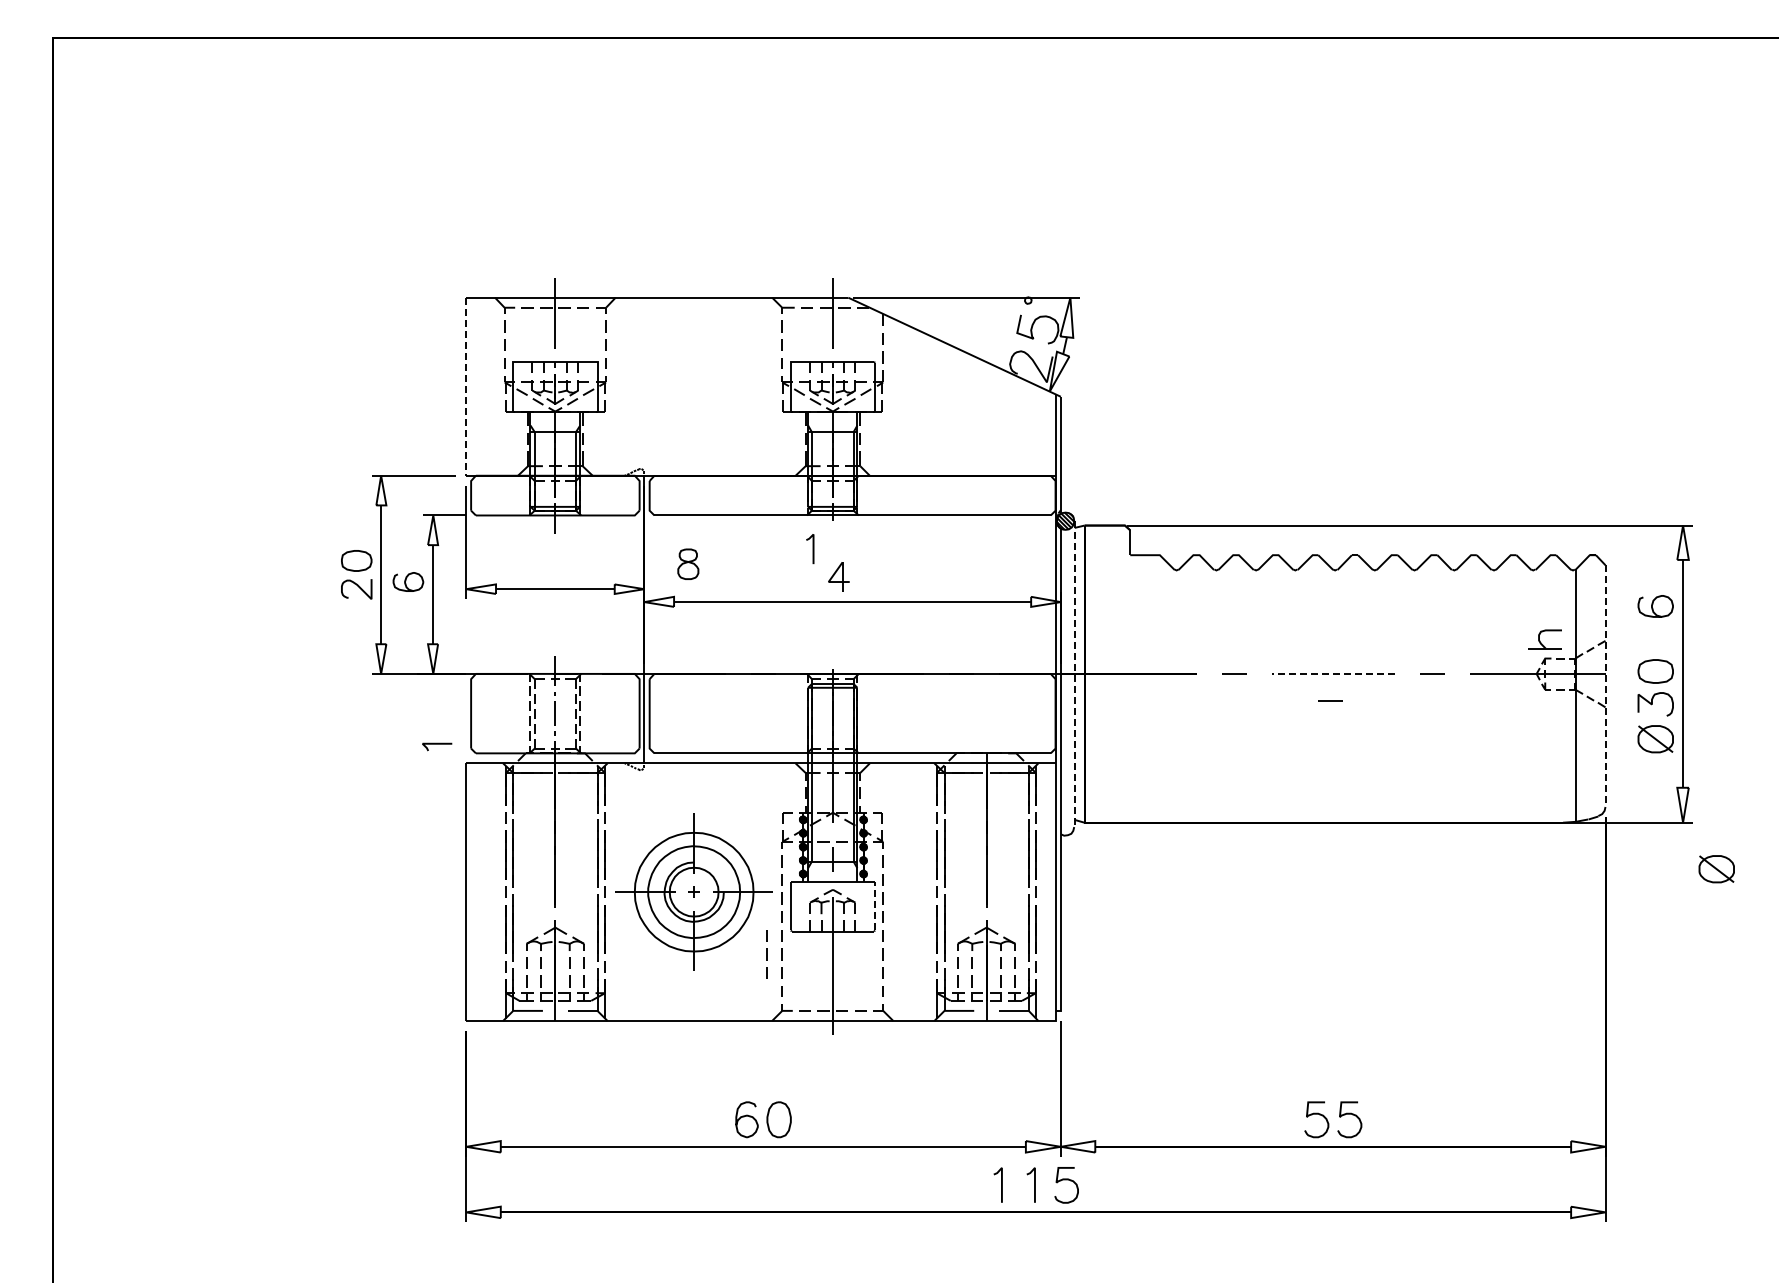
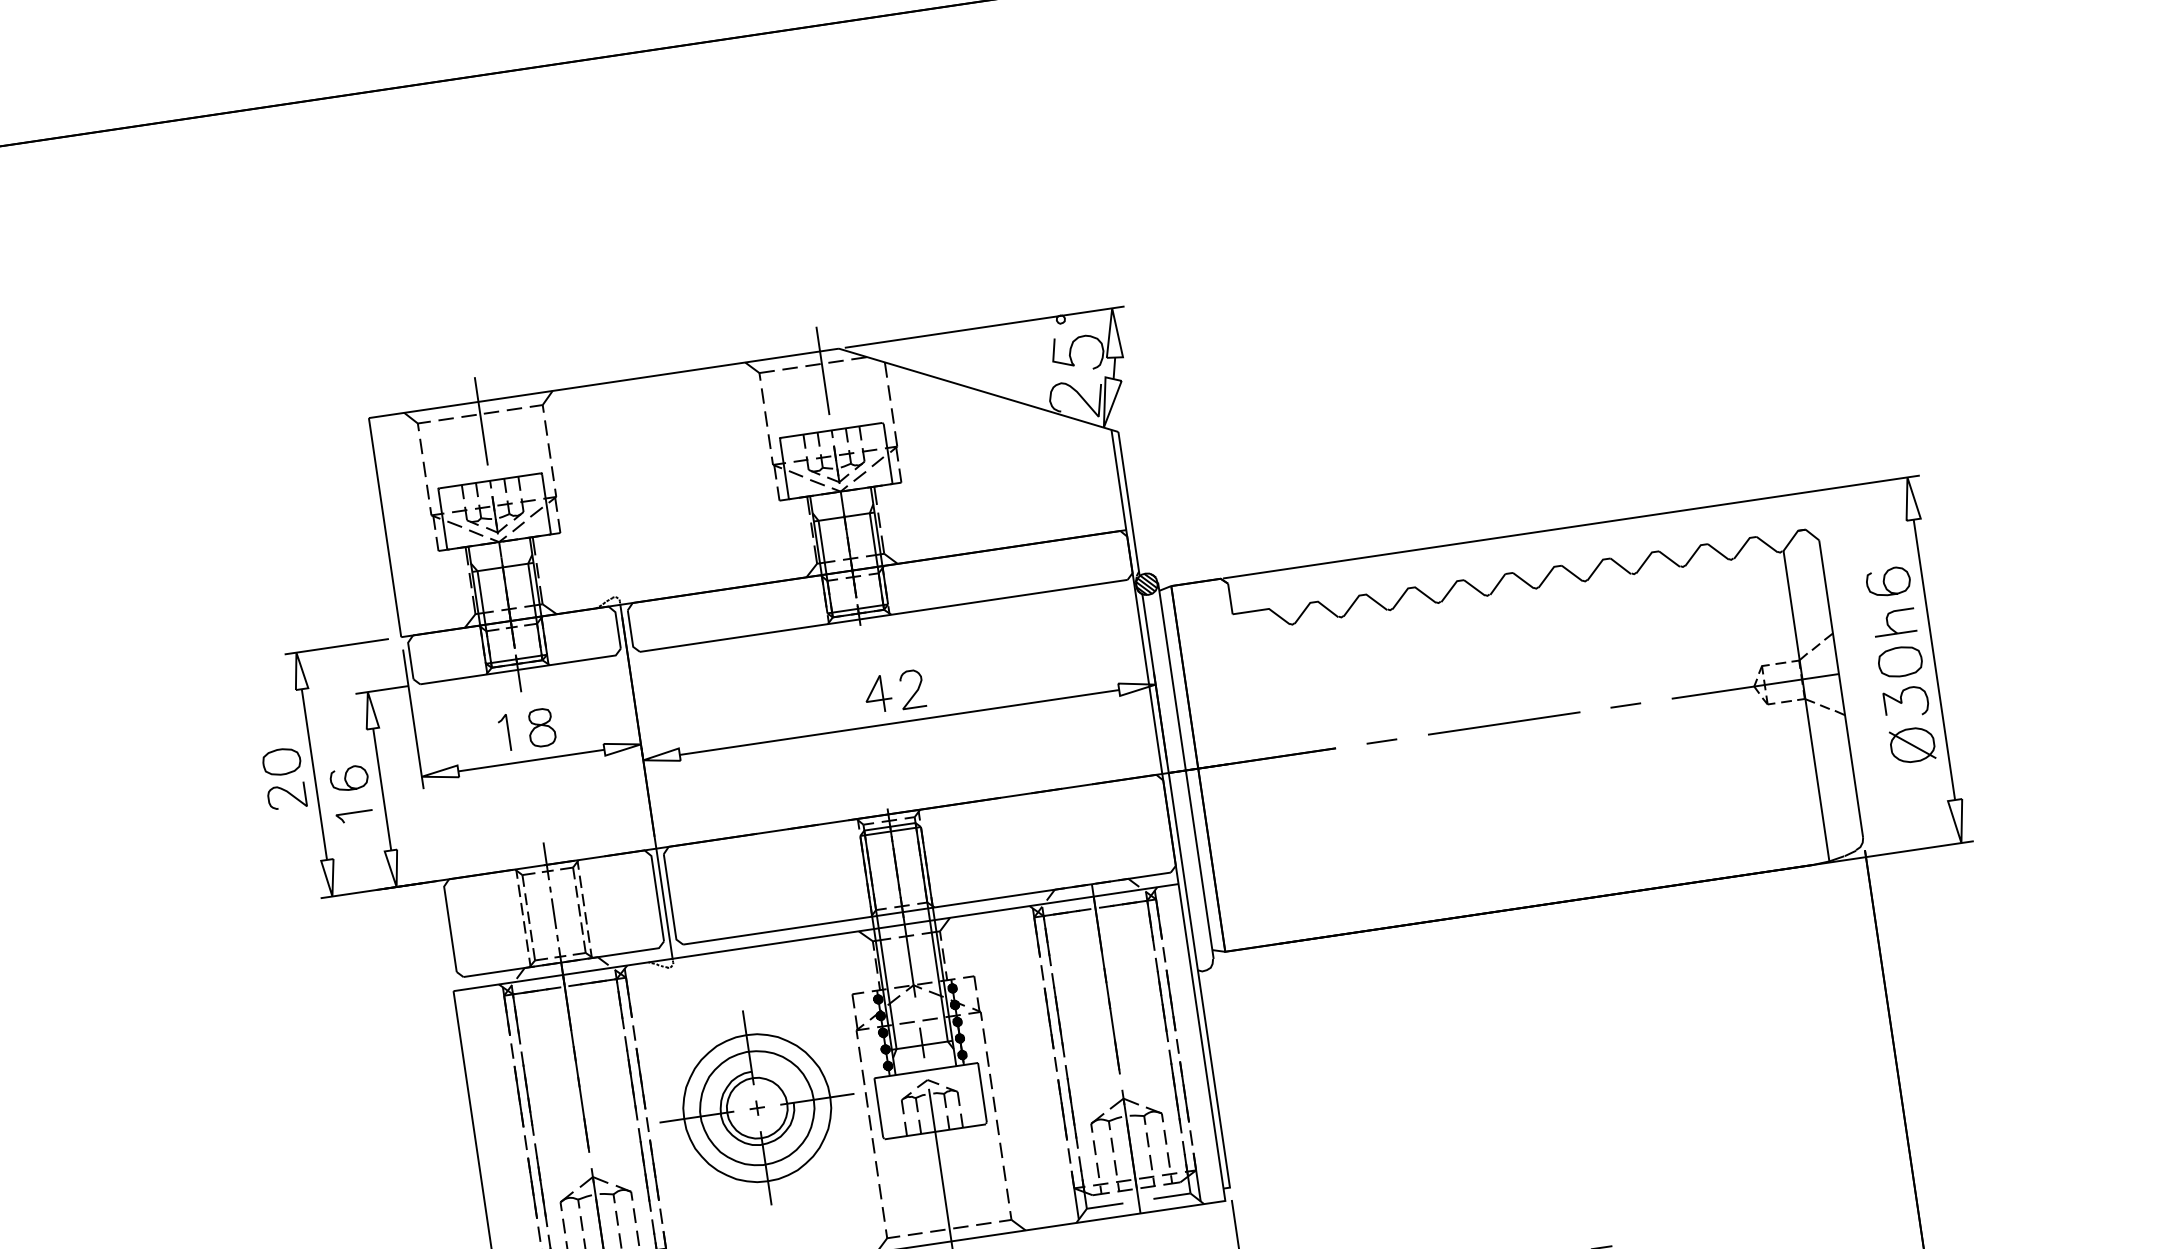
line: (466, 387) -> (385, 528), dashed -> solid
line: (812, 549) -> (507, 733), moved
part: (688, 563) -> (541, 726), moved
curve: (869, 578) -> (916, 690), added
part: (1544, 639) -> (1894, 622), moved
line: (1333, 673) -> (1504, 722), dashed -> solid
line: (1074, 674) -> (1185, 771), dashed -> solid
line: (1605, 686) -> (1841, 689), dashed -> solid
line: (1330, 700) -> (1505, 756), removed
line: (437, 744) -> (354, 813), moved
part: (1716, 869) -> (2011, 894), removed
line: (875, 905) -> (982, 1091), dashed -> solid
line: (766, 954) -> (857, 1171), removed

